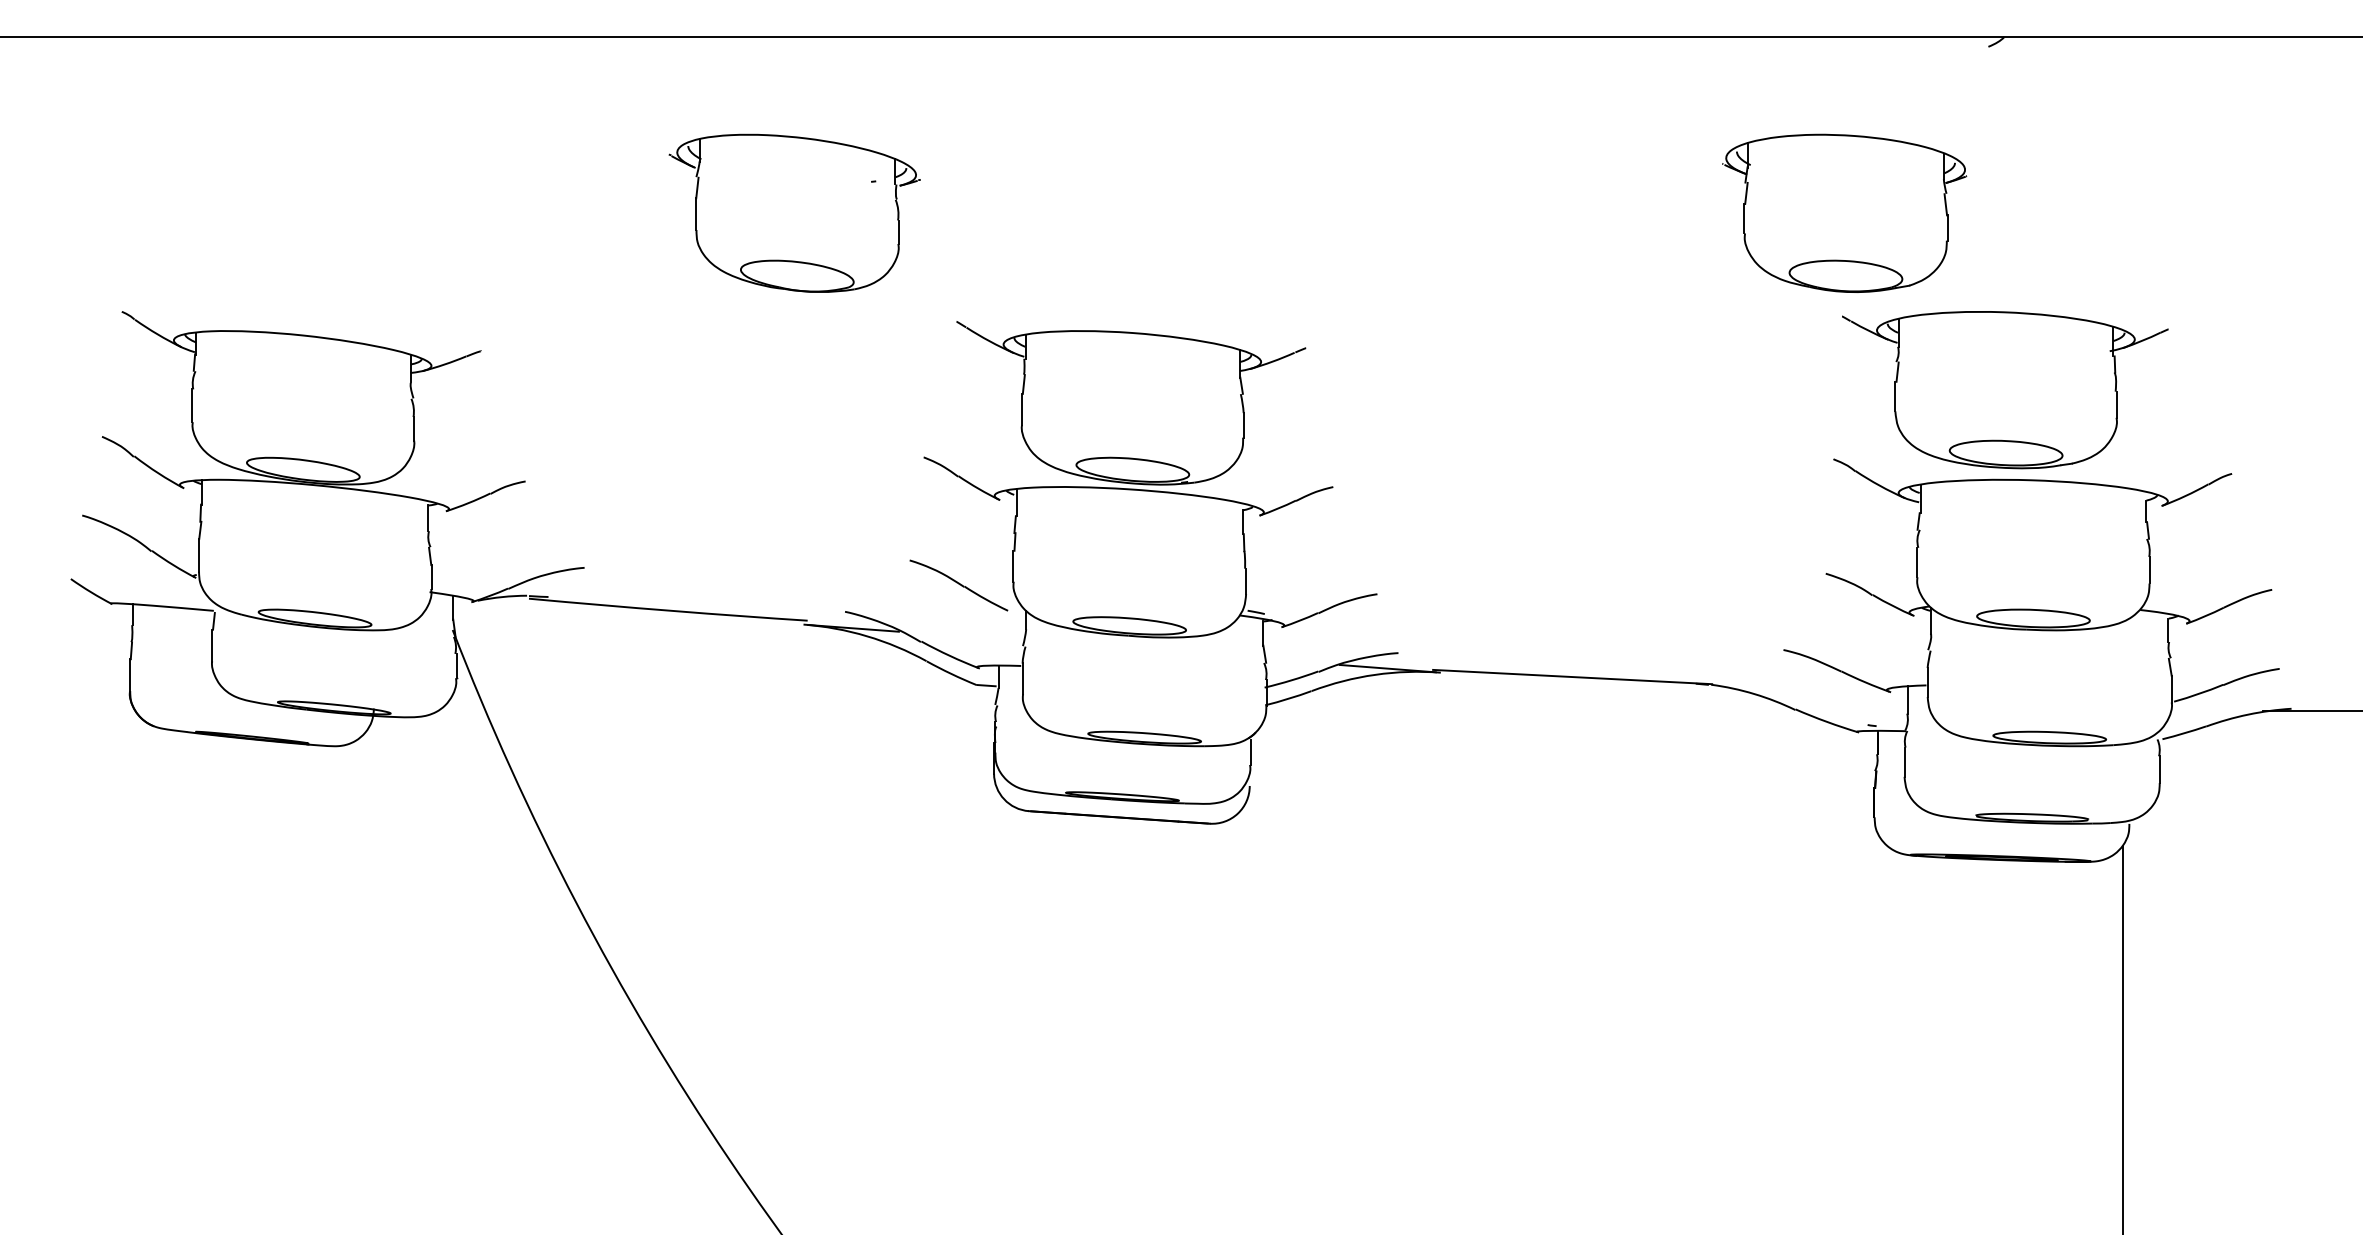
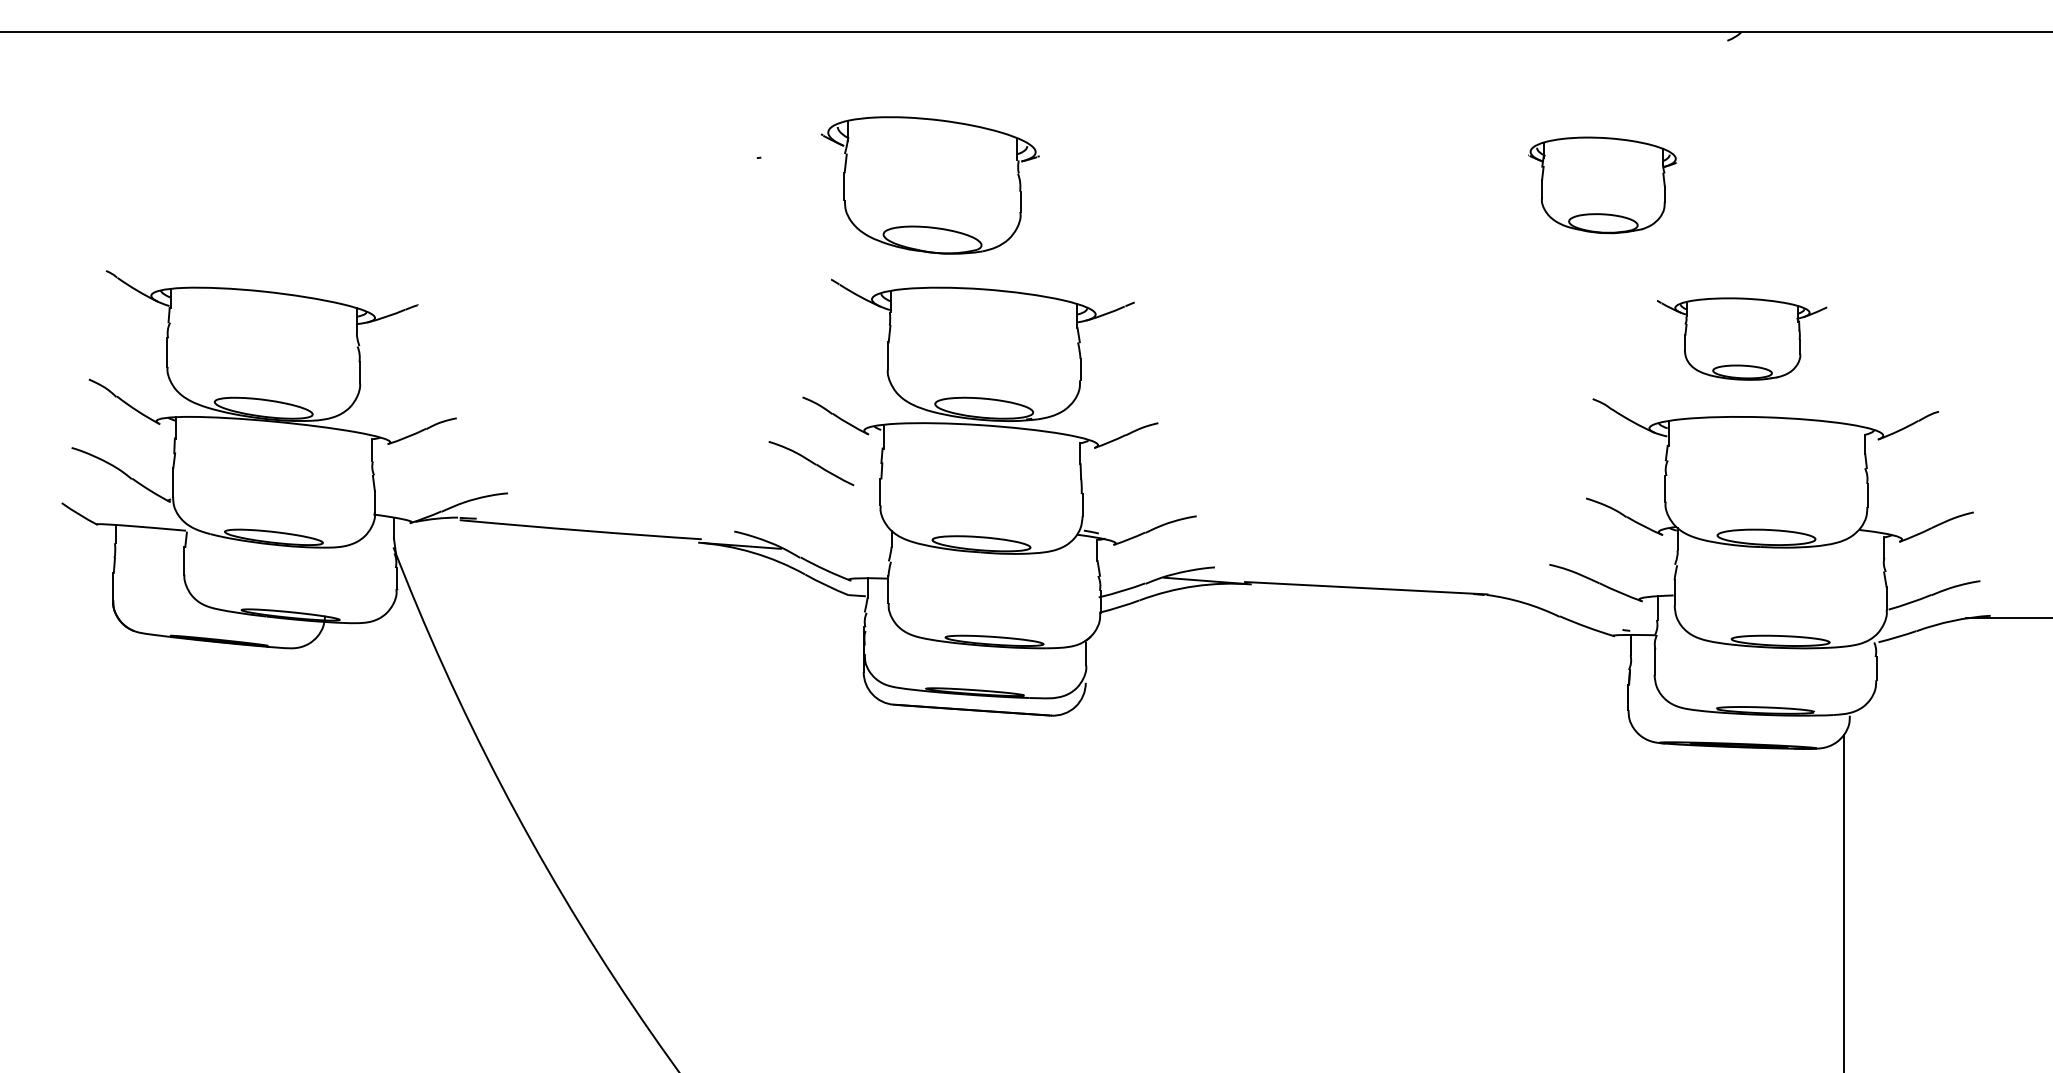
part: (794, 212) -> (930, 184), moved
part: (1844, 212) -> (1602, 184), size x0.7
part: (2005, 390) -> (1742, 339), size x0.6
part: (958, 585) -> (811, 463), moved

